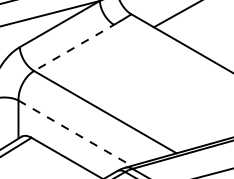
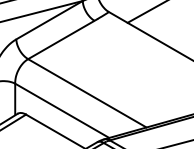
line: (75, 47) -> (62, 39), dashed -> solid
line: (75, 134) -> (62, 111), dashed -> solid

